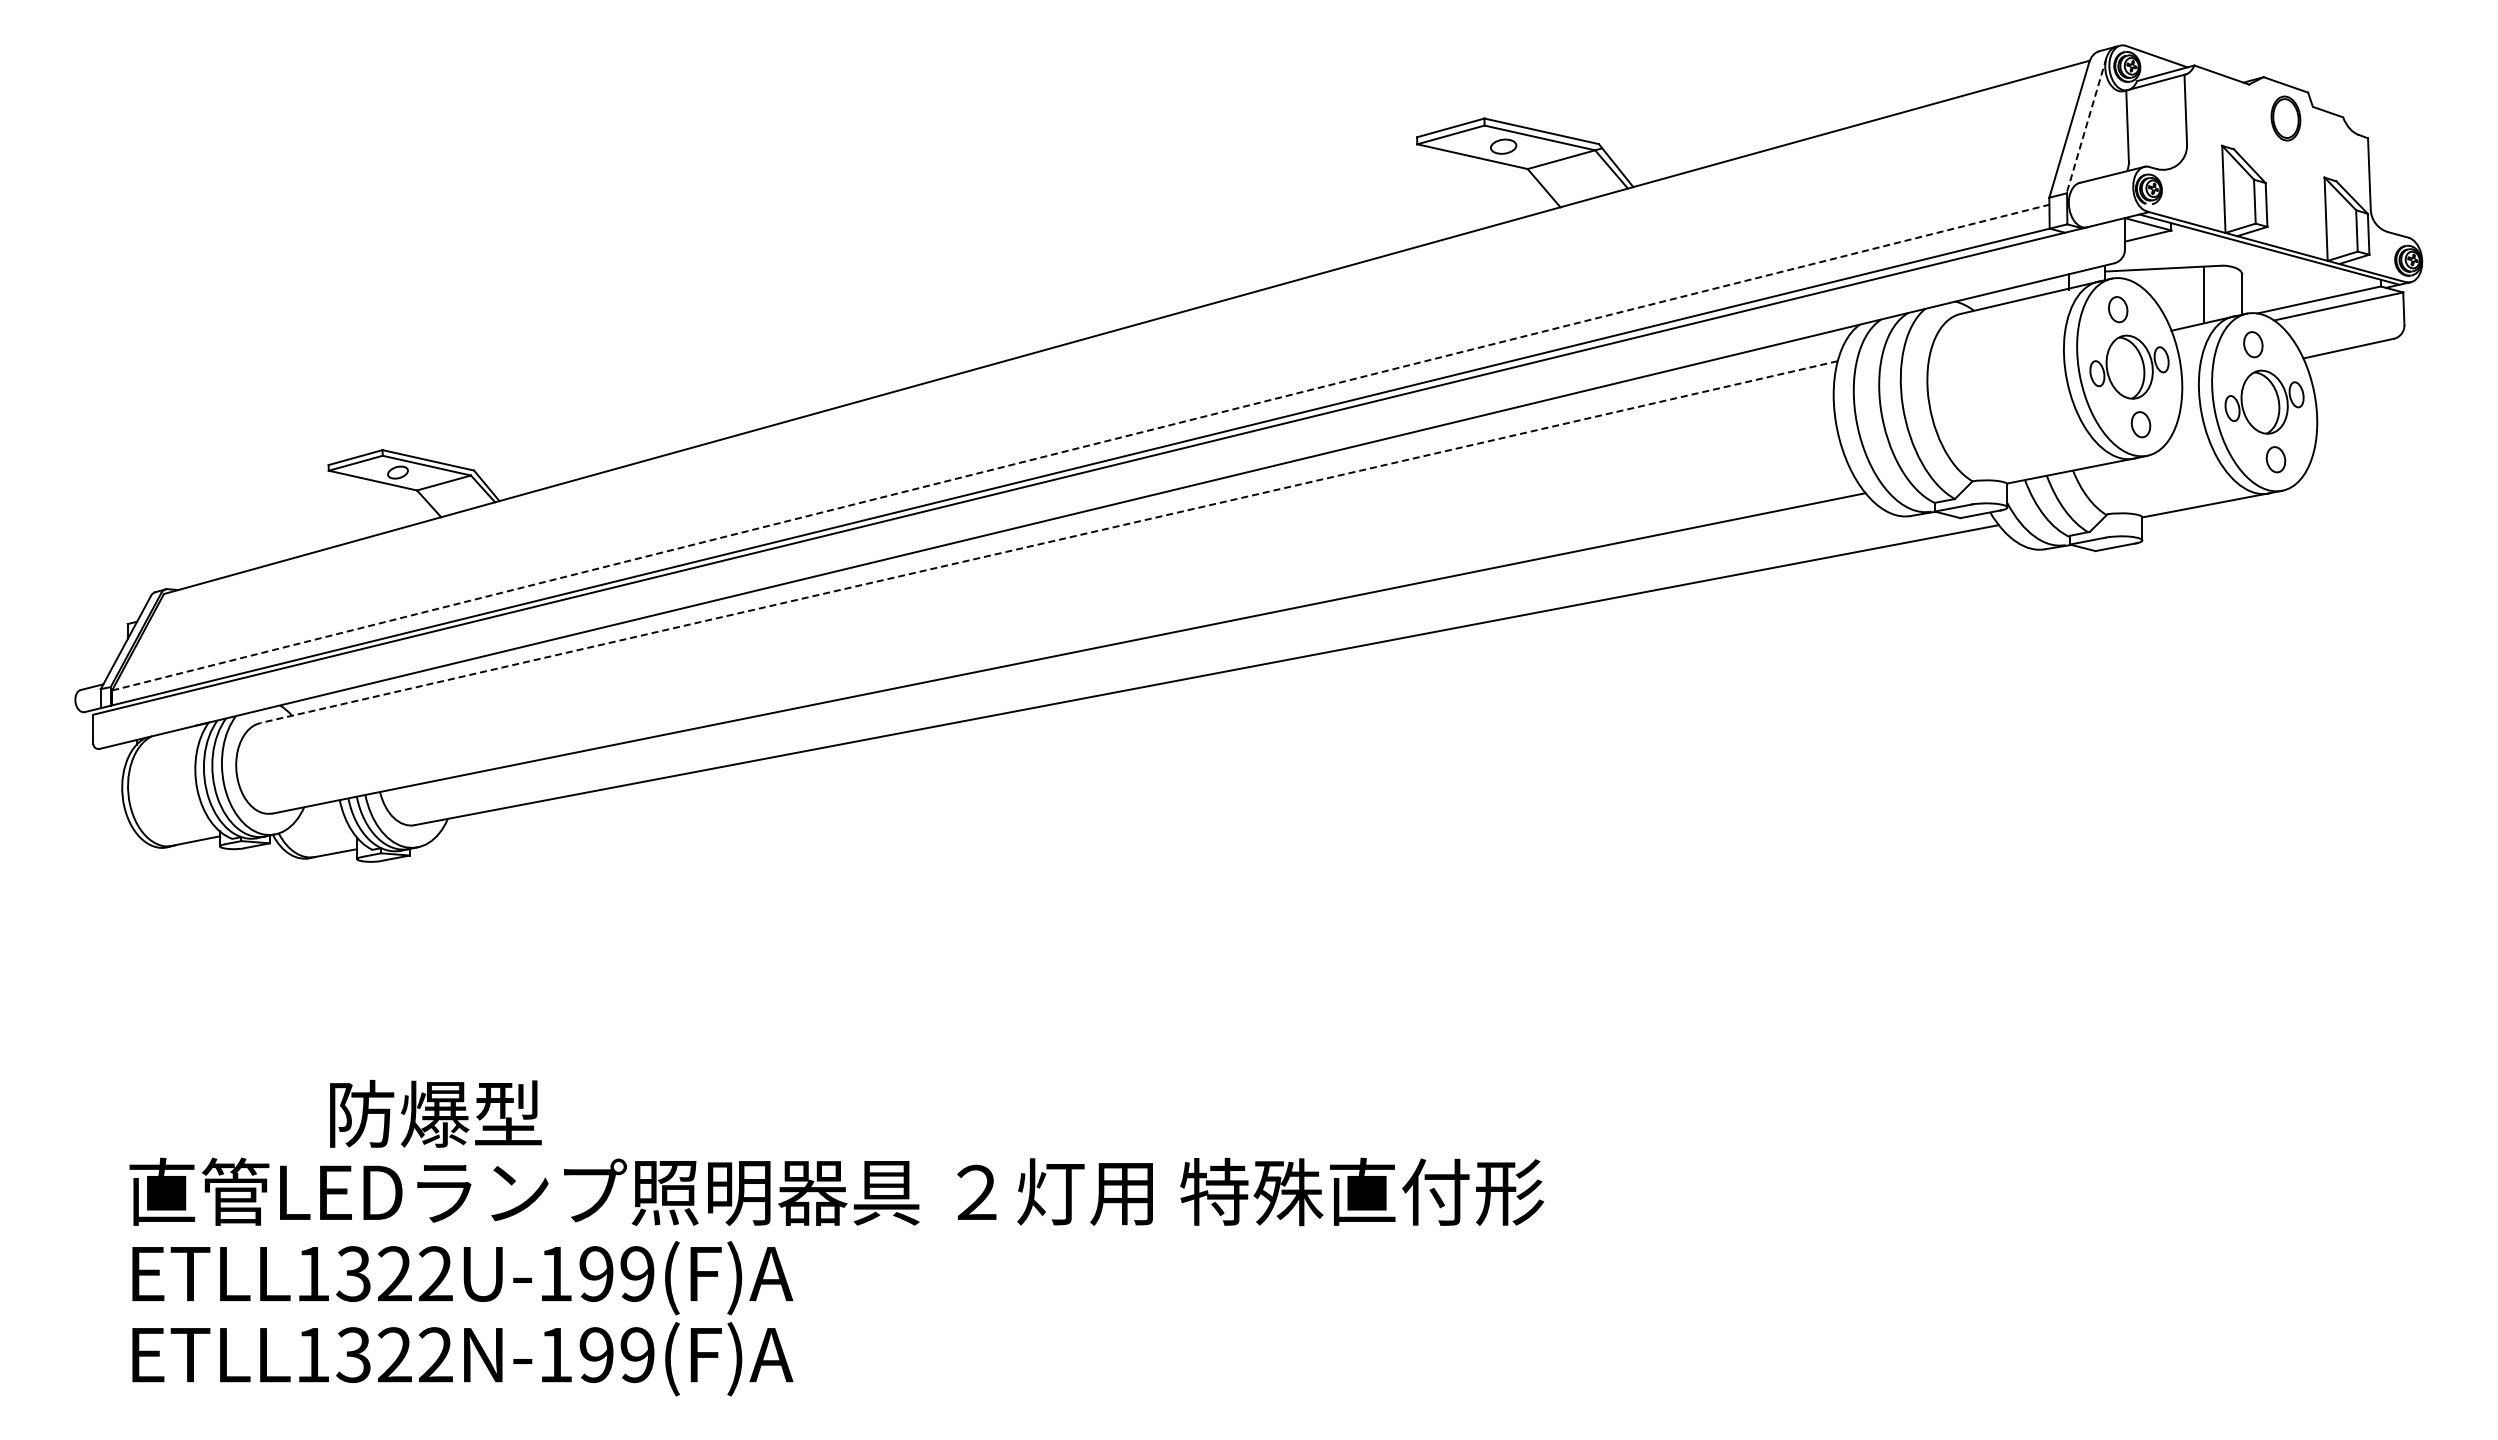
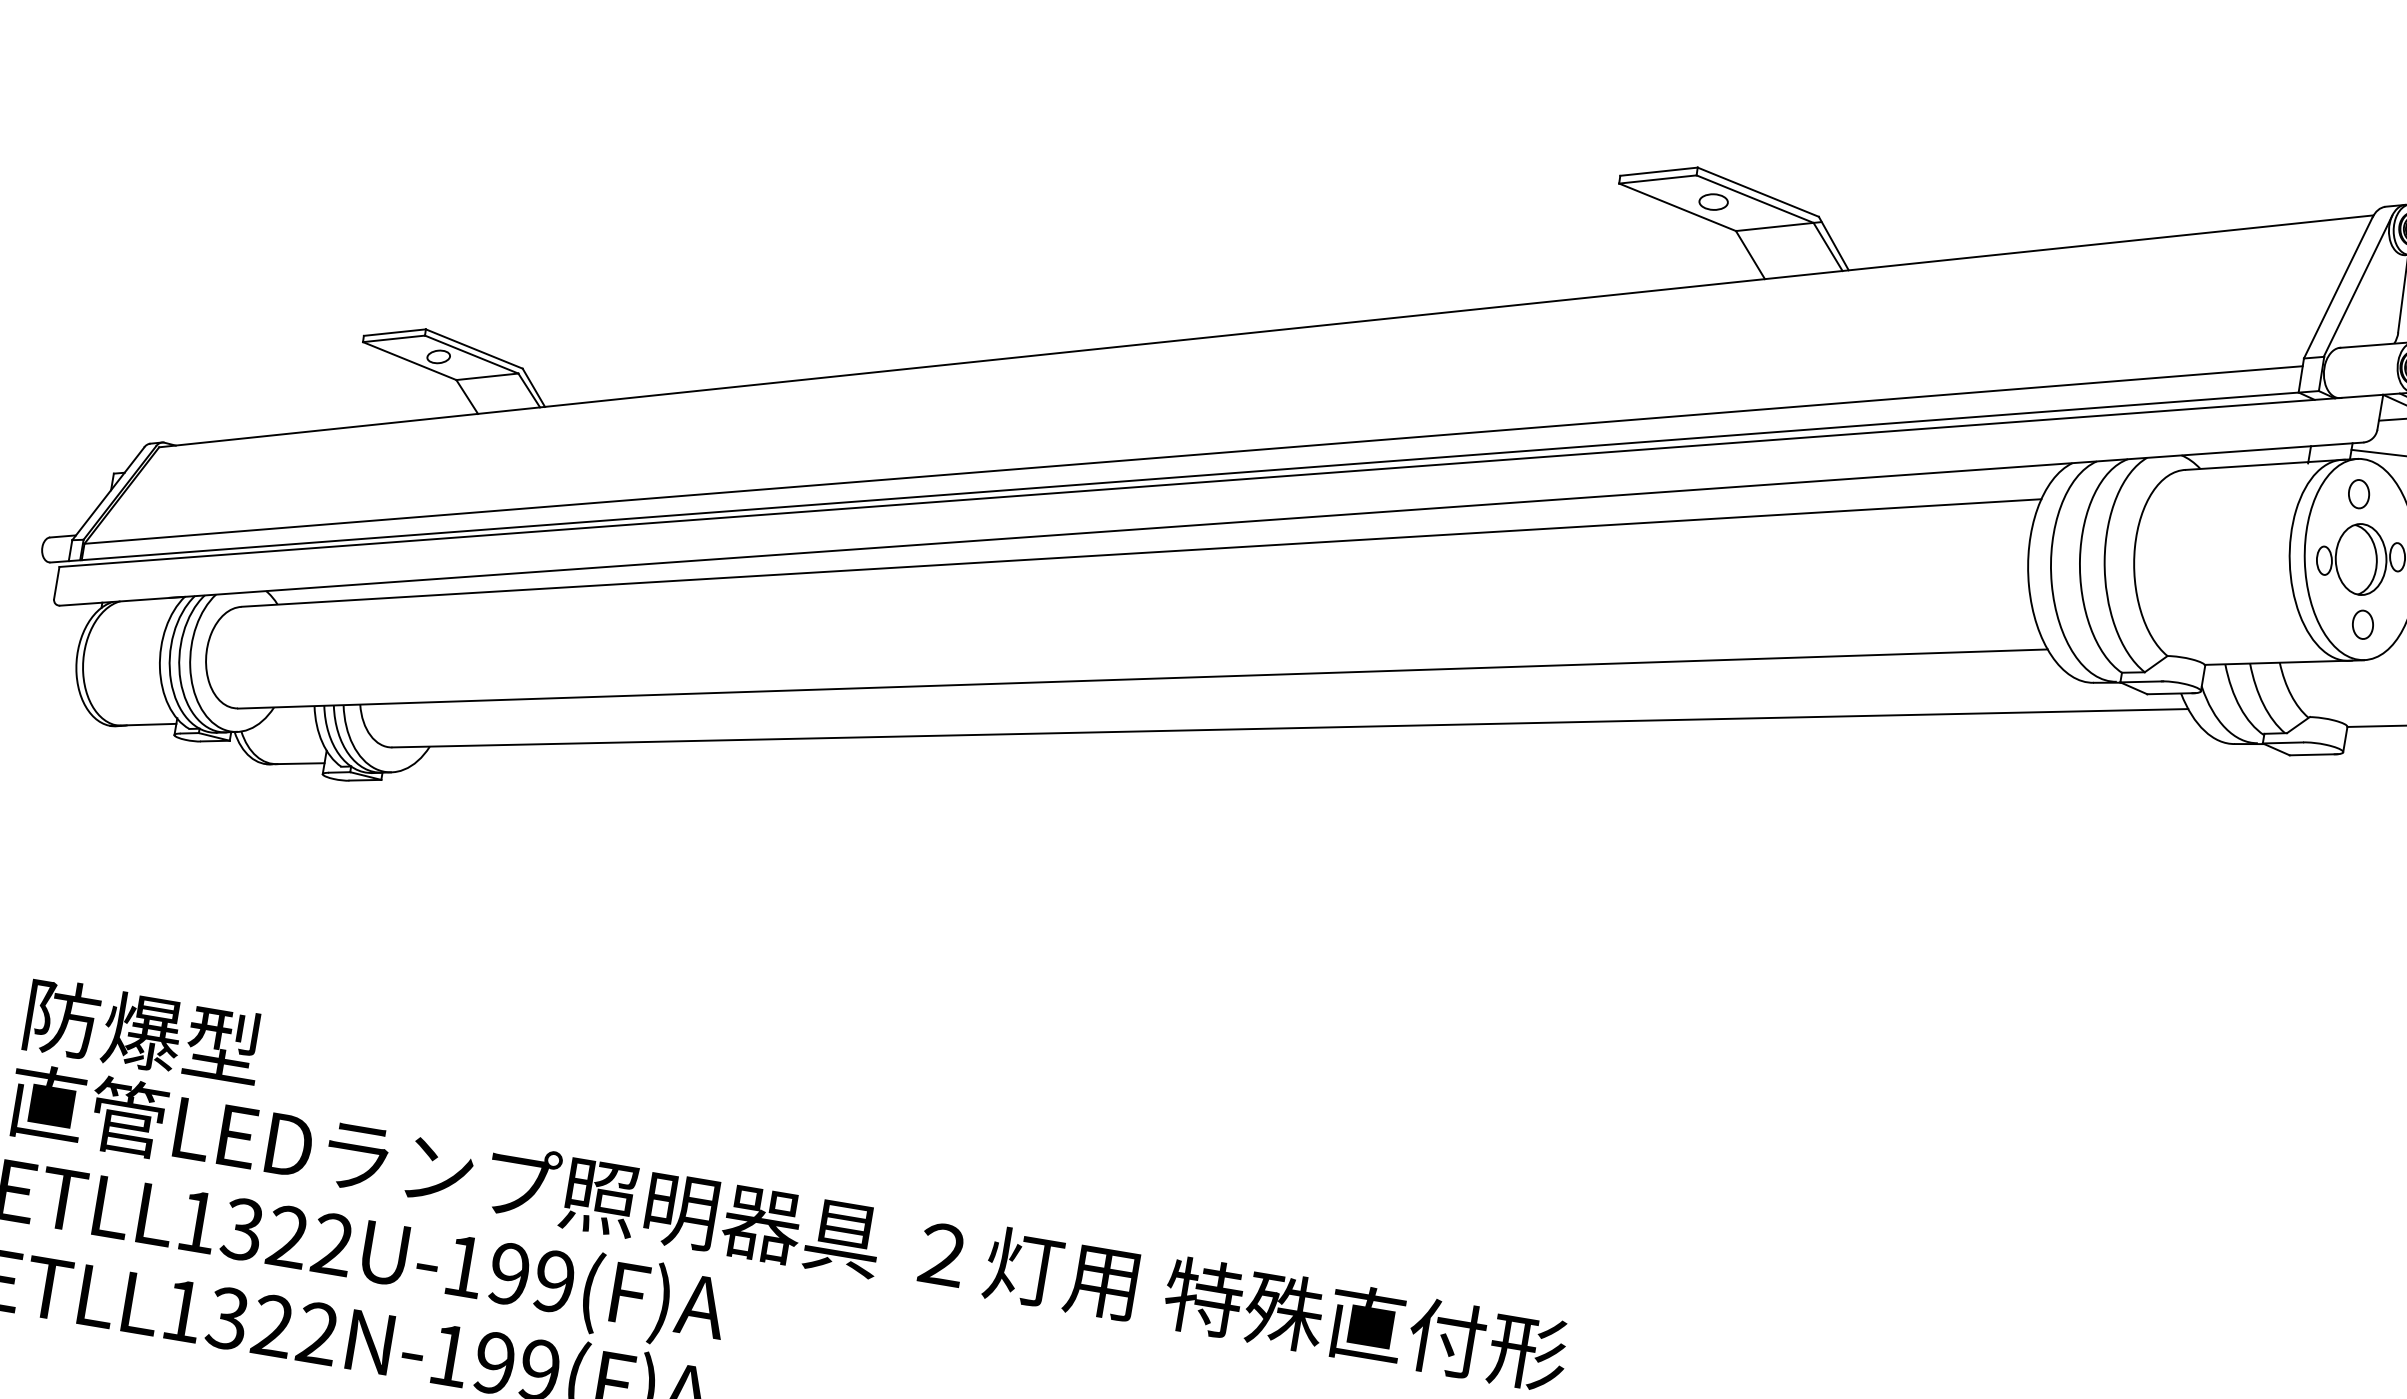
line: (2086, 126) -> (2357, 287), dashed -> solid
line: (1080, 447) -> (1193, 454), dashed -> solid
line: (1048, 542) -> (1140, 553), dashed -> solid
text: (435, 1113) -> (143, 1031), moved

